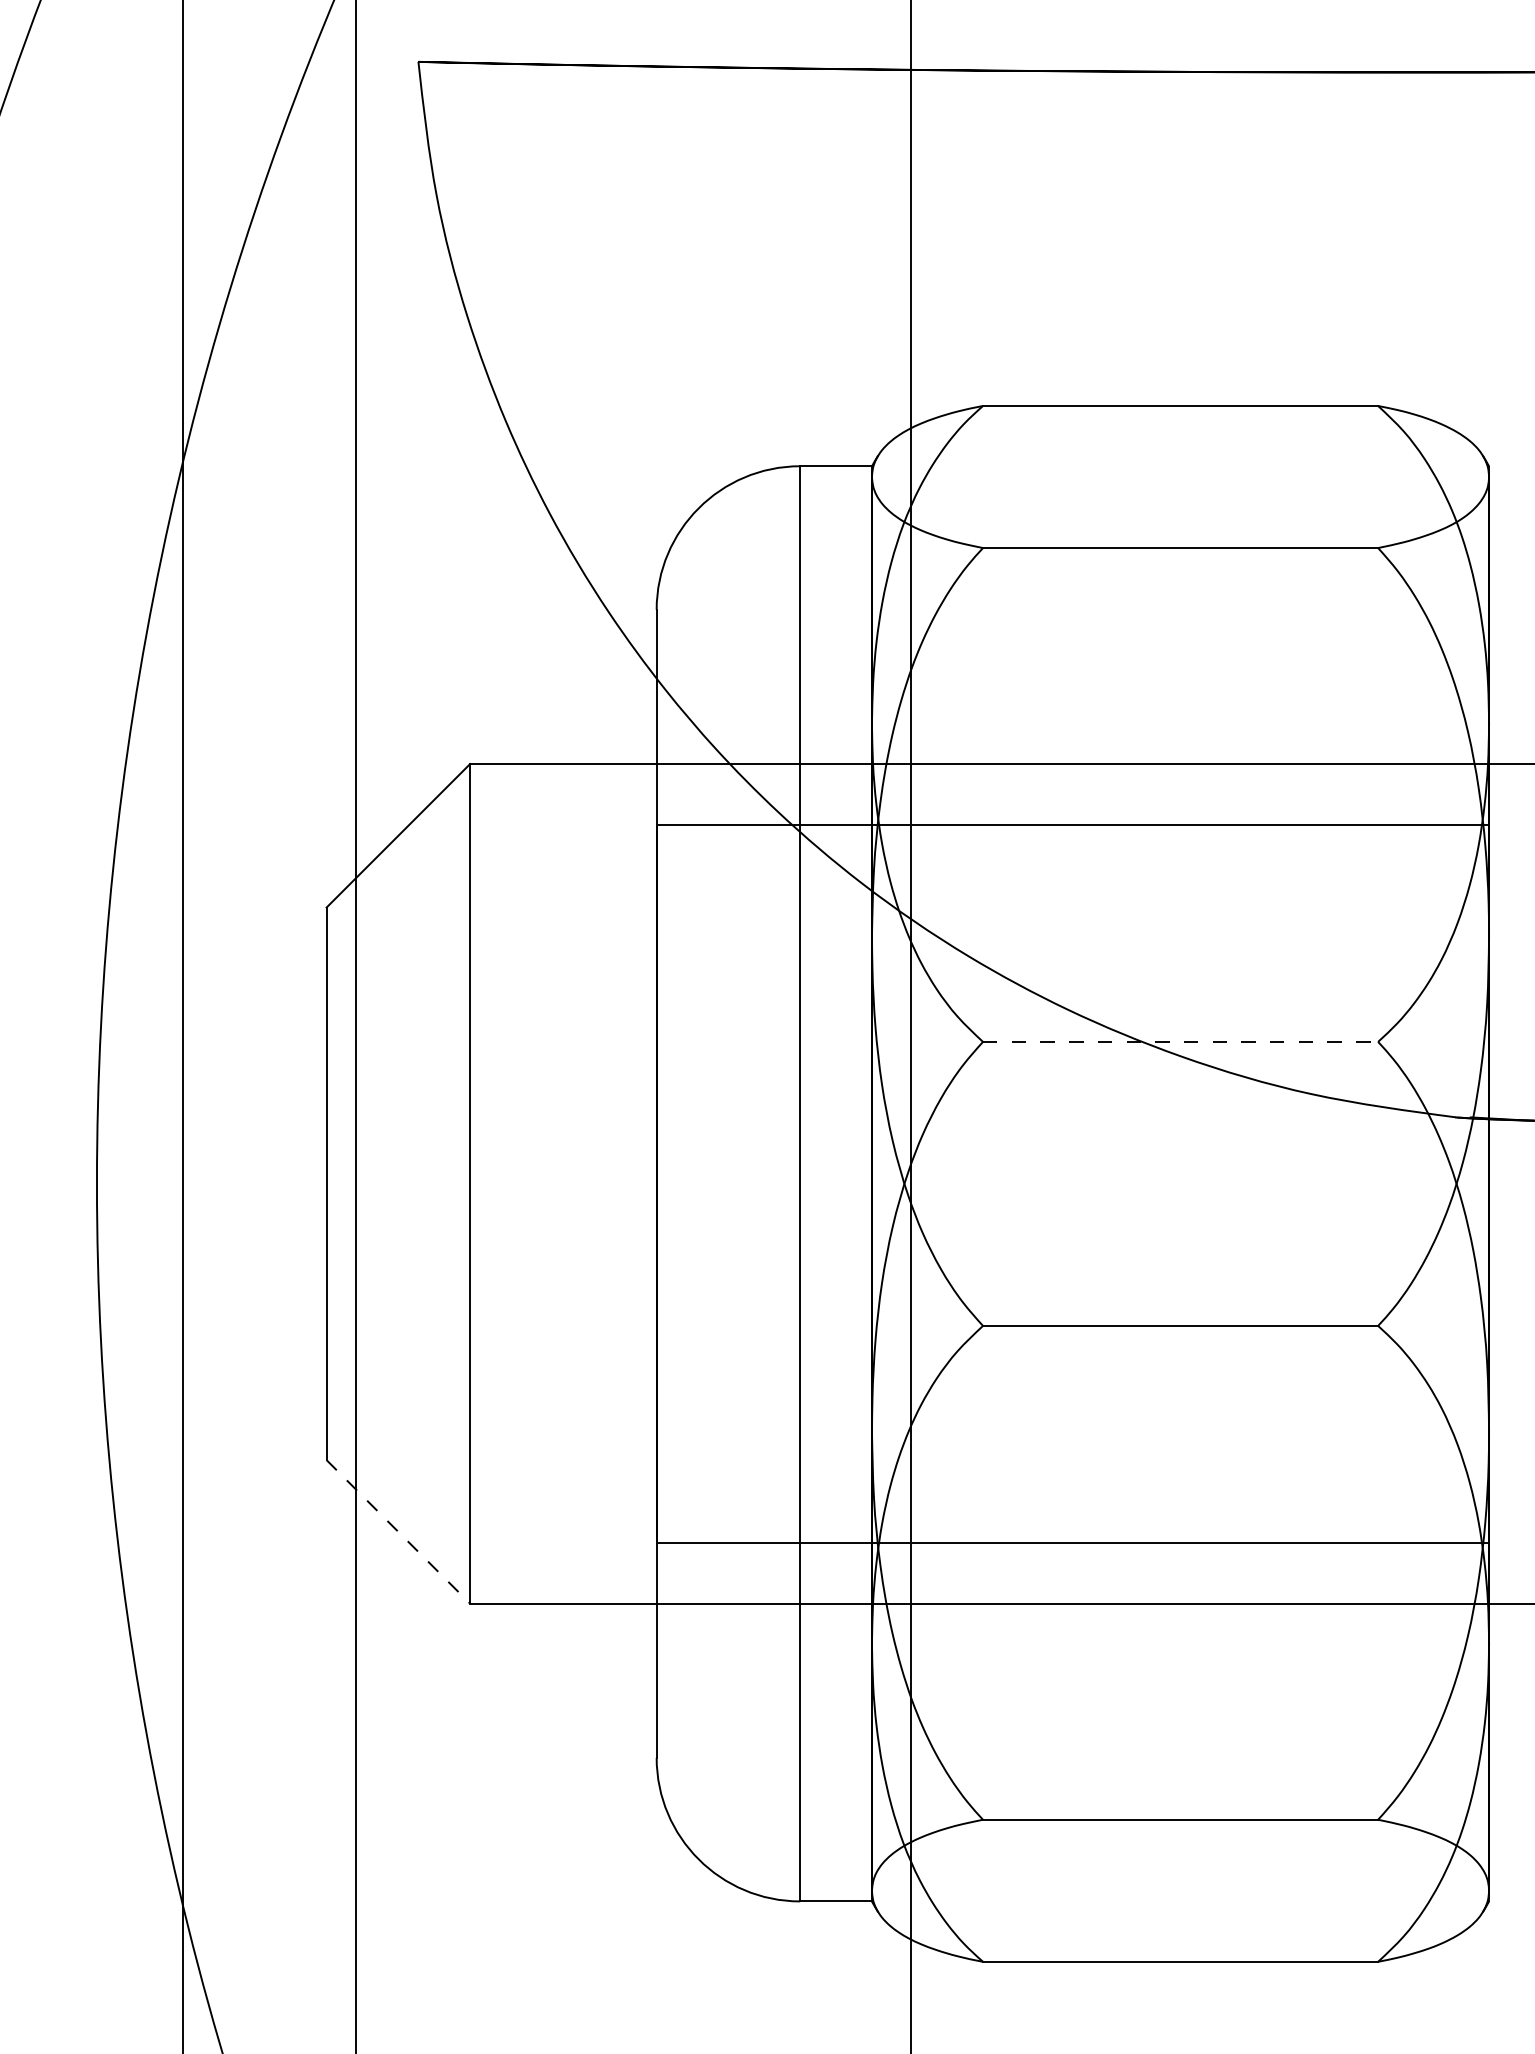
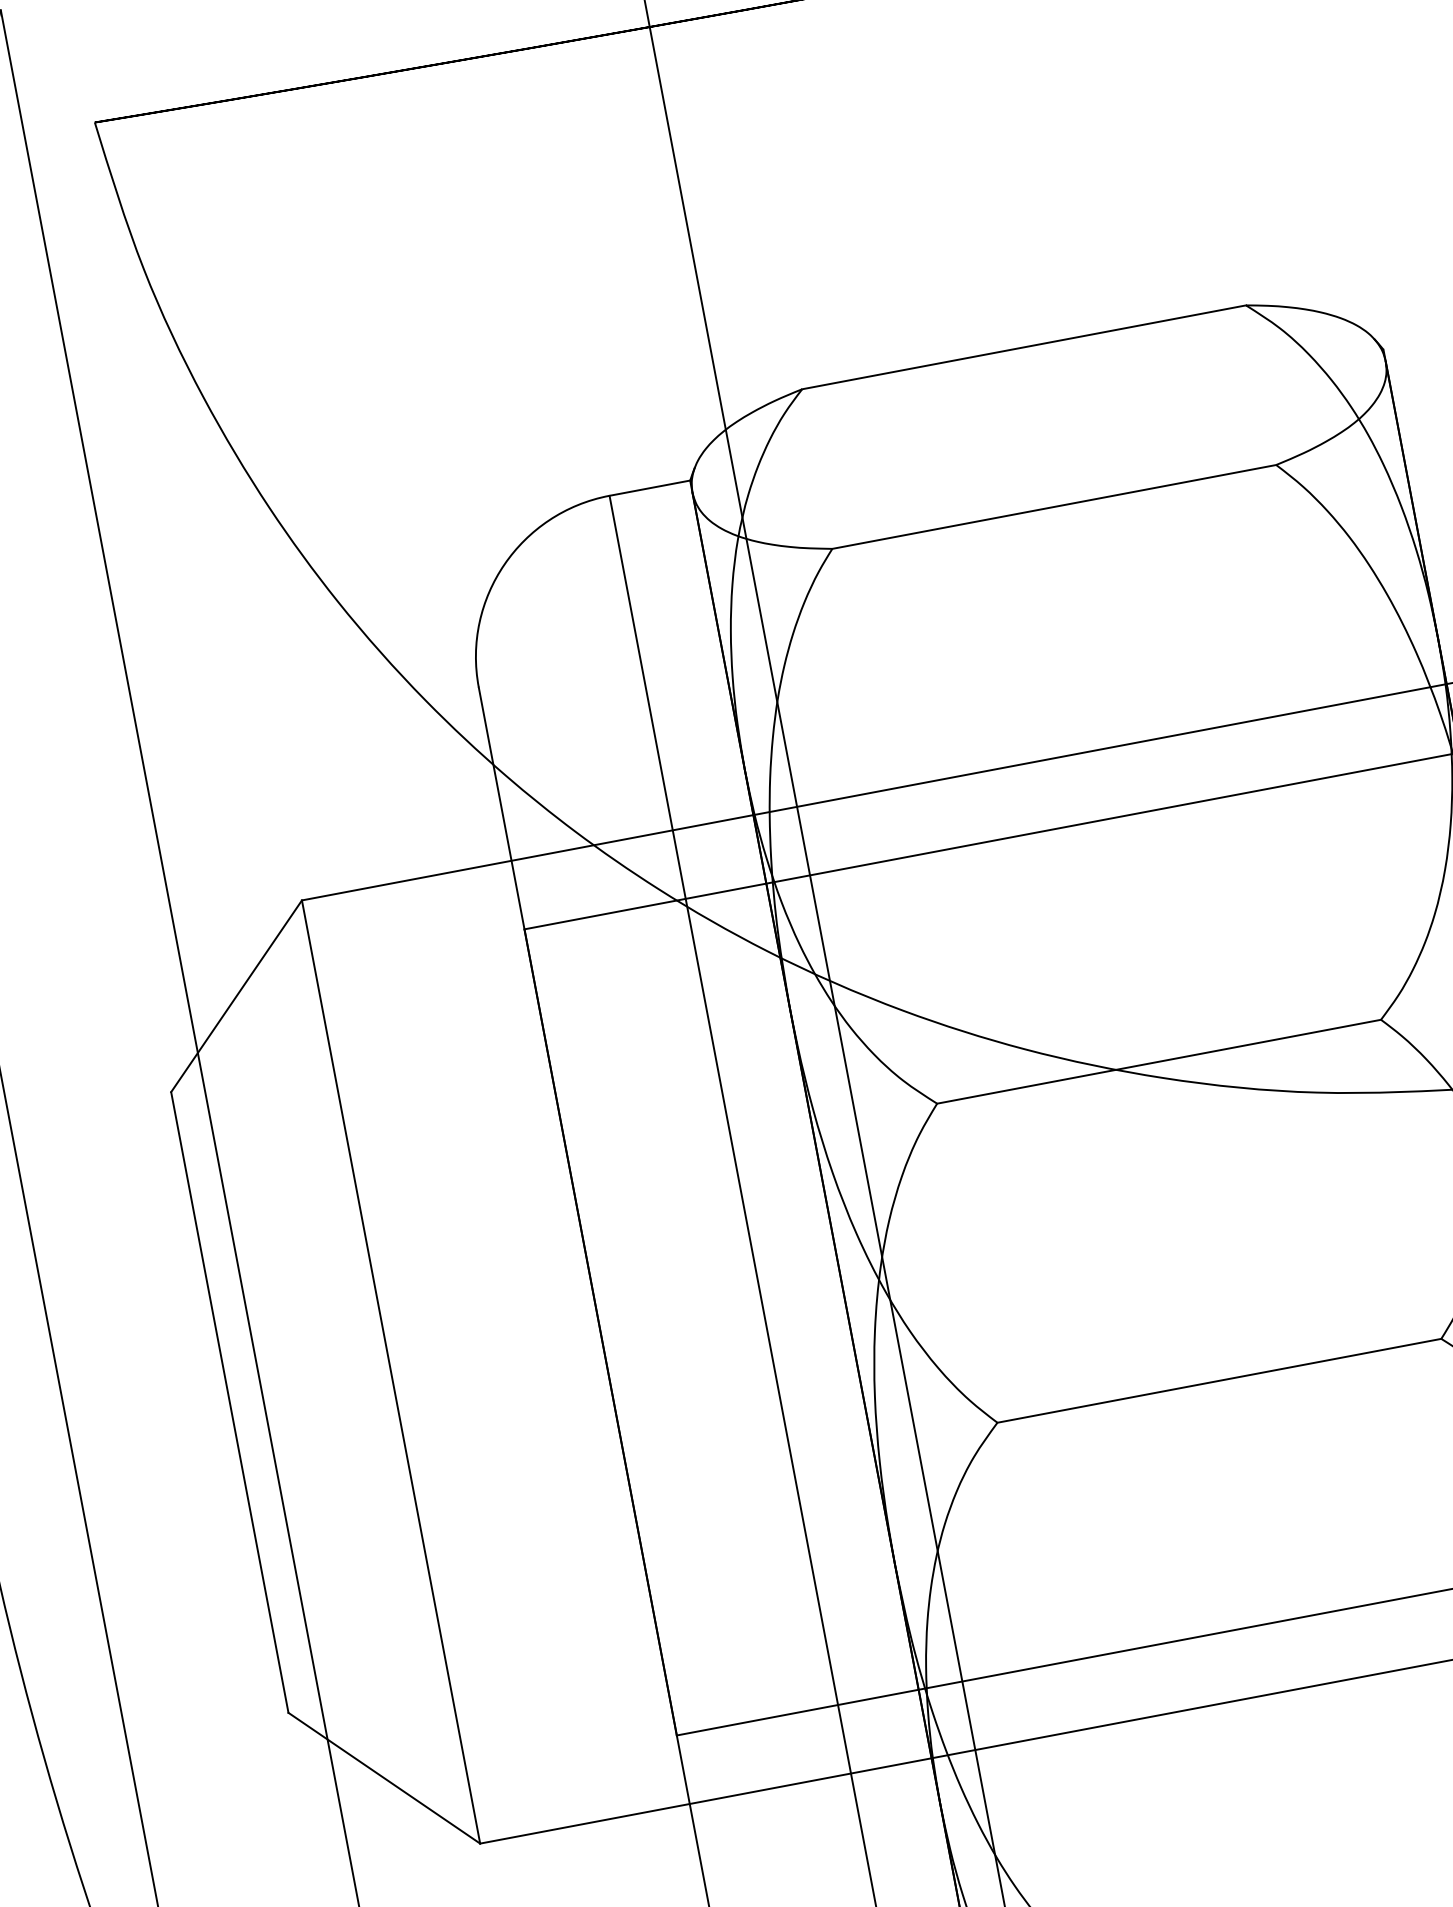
line: (1180, 1041) -> (1158, 1061), dashed -> solid
line: (398, 1532) -> (384, 1778), dashed -> solid

